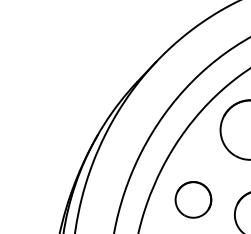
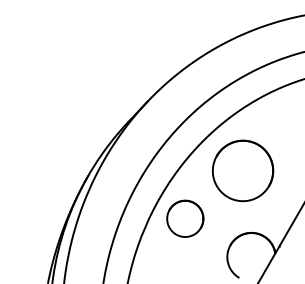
part: (193, 199) -> (185, 218), moved

